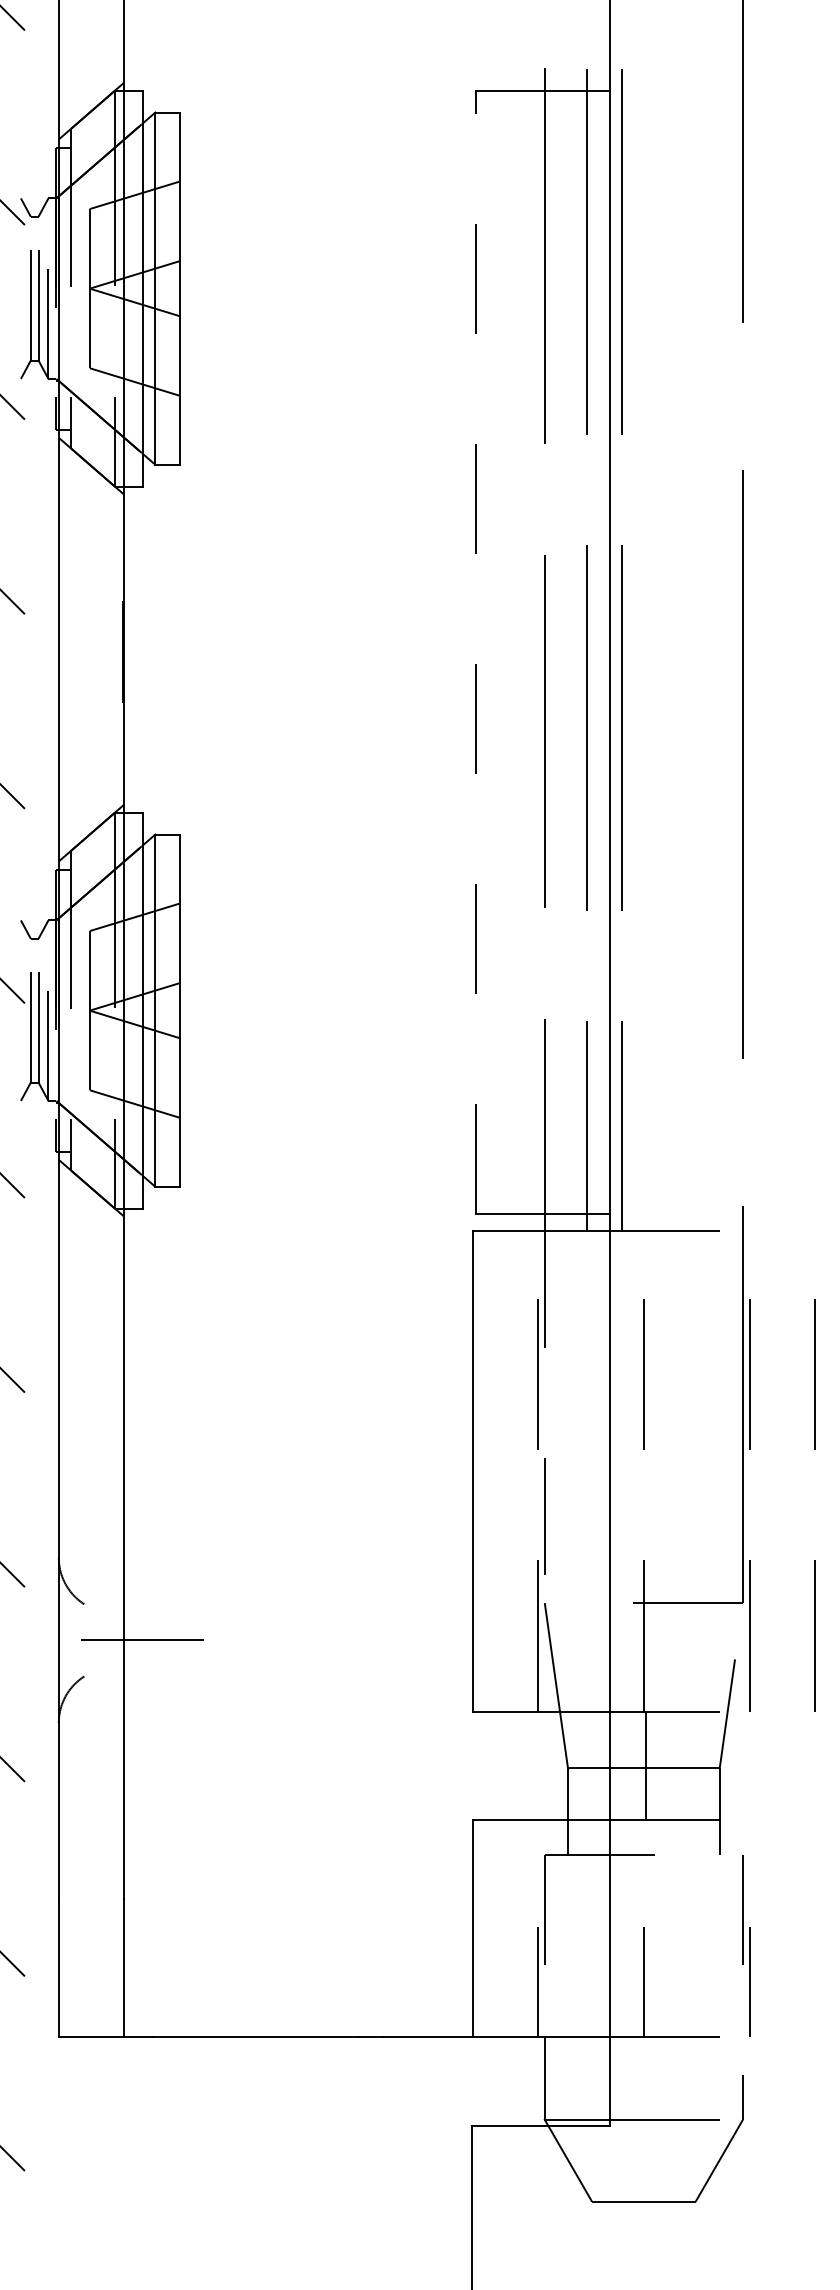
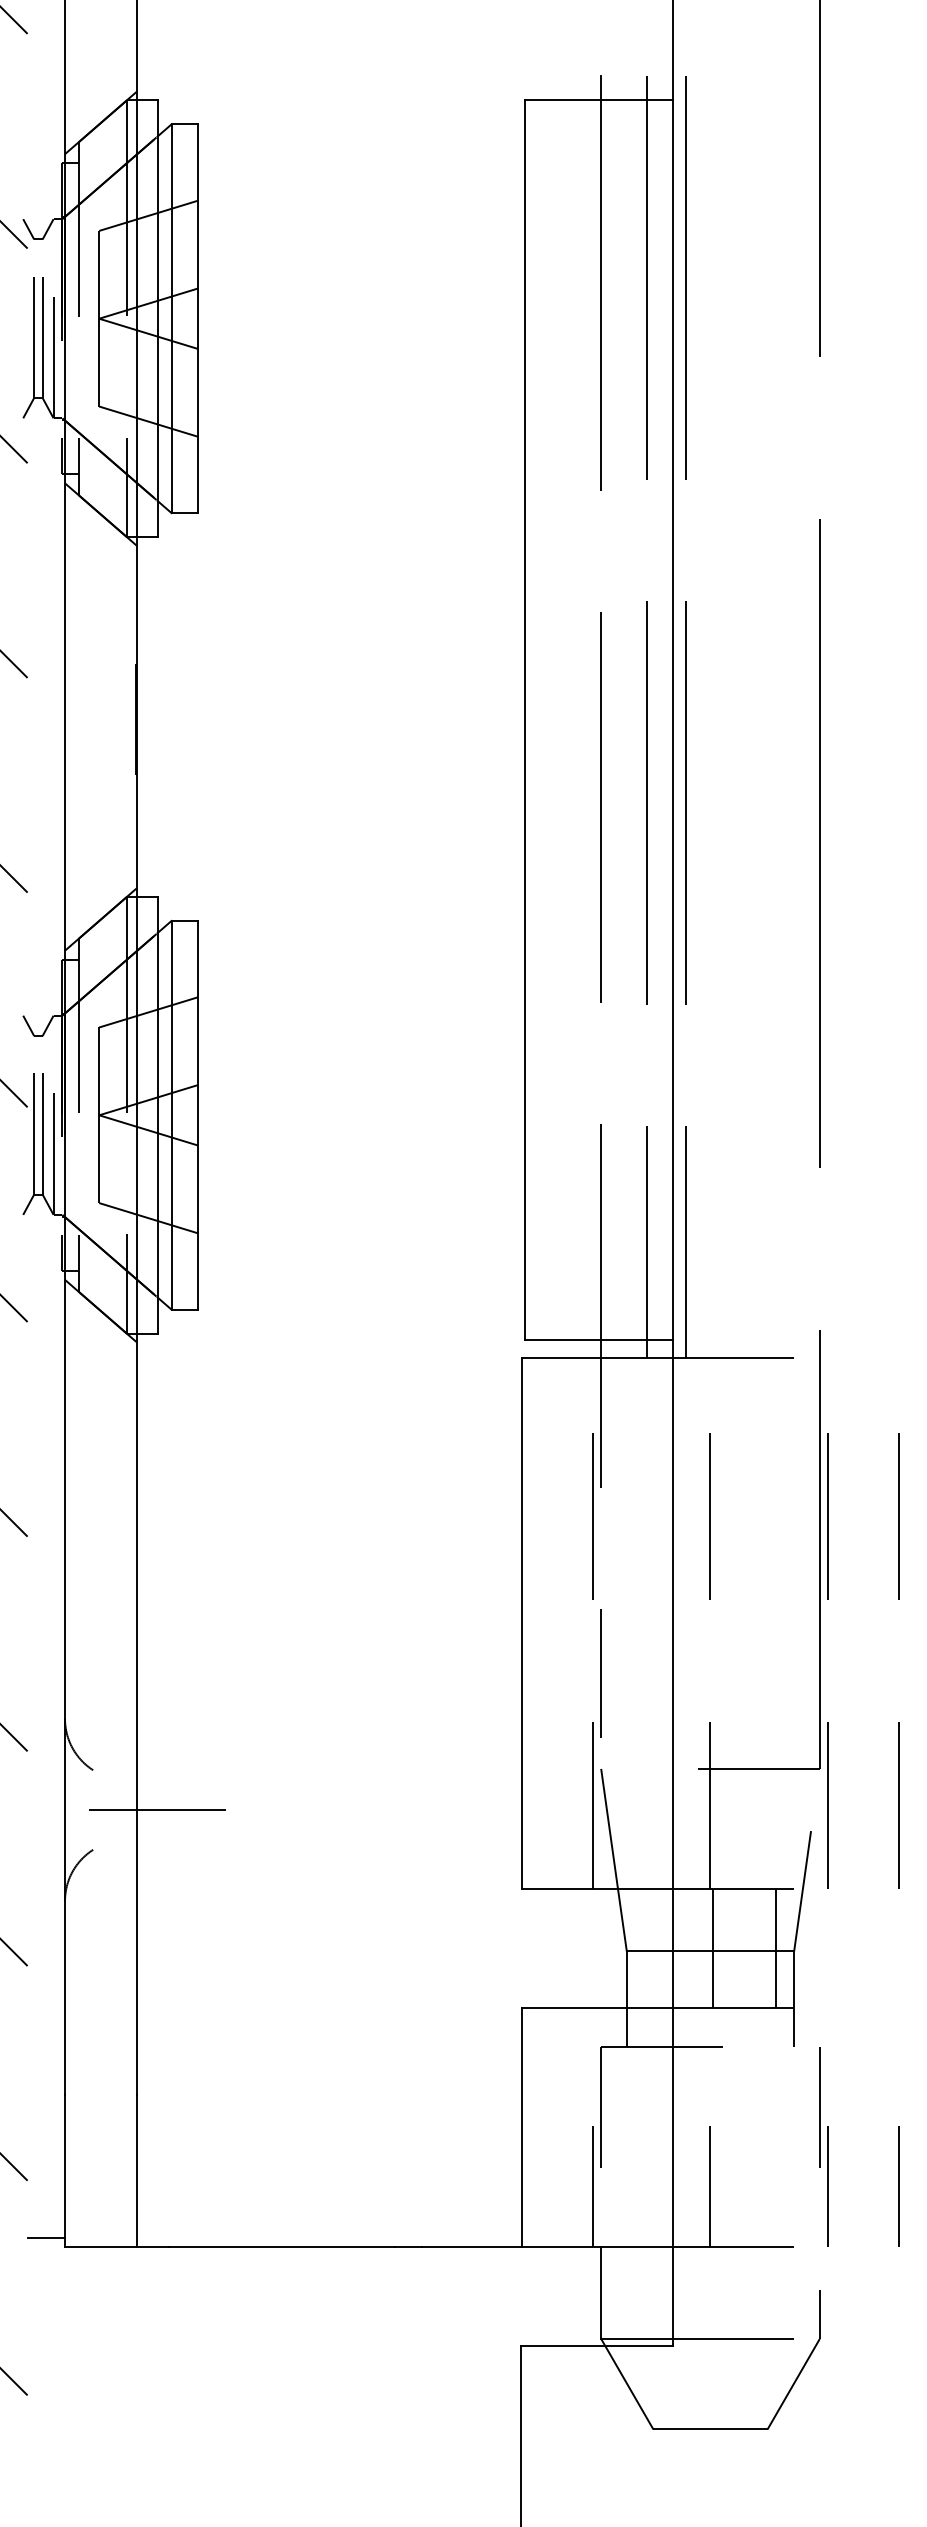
line: (476, 652) -> (525, 720), dashed -> solid
line: (702, 1765) -> (775, 1948), added
line: (814, 1981) -> (898, 2186), added
line: (42, 2027) -> (46, 2237), added

